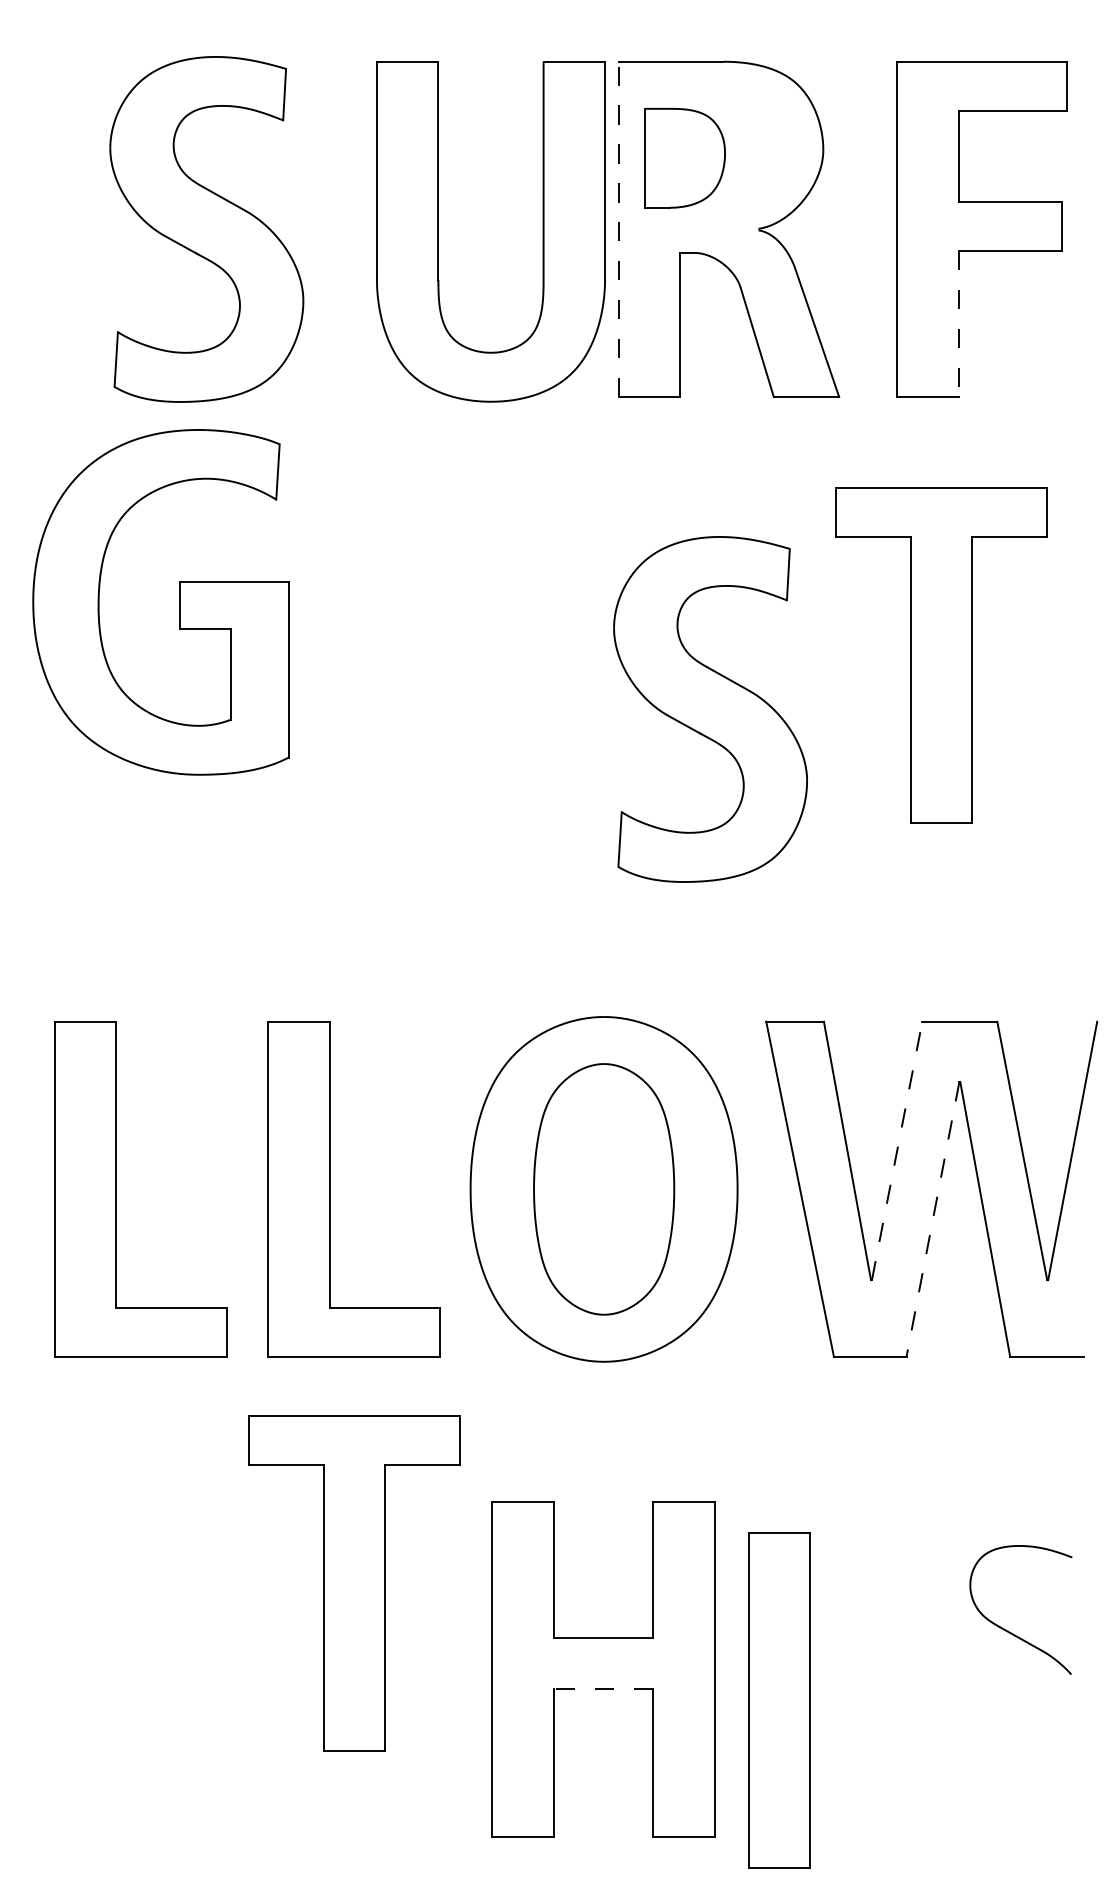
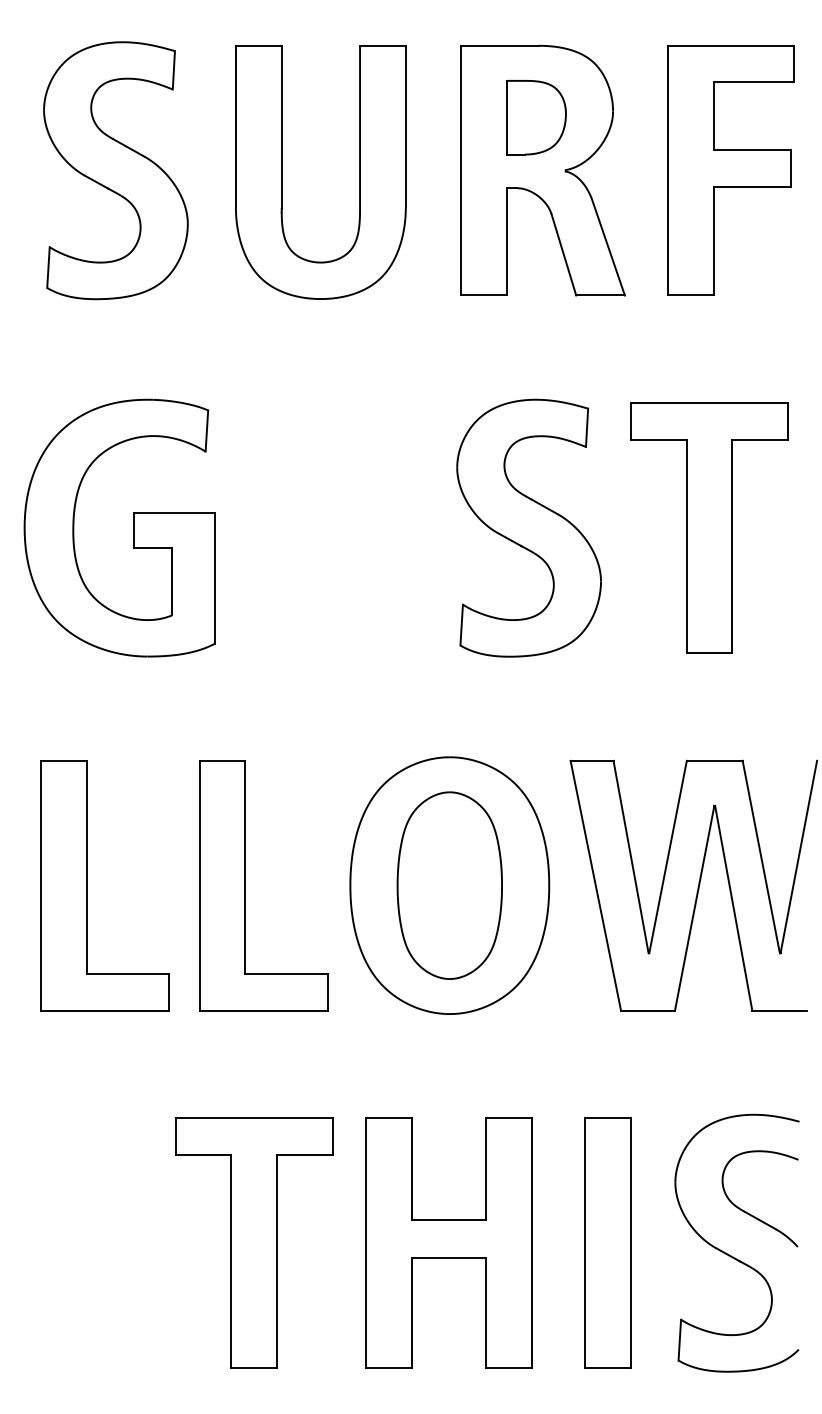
part: (684, 157) -> (535, 117), moved
part: (206, 229) -> (115, 170), moved
line: (618, 229) -> (460, 170), dashed -> solid
part: (438, 231) -> (281, 172), moved
line: (958, 324) -> (713, 241), dashed -> solid
part: (179, 602) -> (133, 528), moved
part: (941, 655) -> (709, 528), moved
line: (897, 1150) -> (668, 856), dashed -> solid
line: (932, 1219) -> (694, 908), dashed -> solid
part: (354, 1583) -> (254, 1243), moved
part: (979, 1684) -> (729, 1254), added
line: (603, 1689) -> (449, 1258), dashed -> solid
part: (779, 1700) -> (607, 1243), moved

